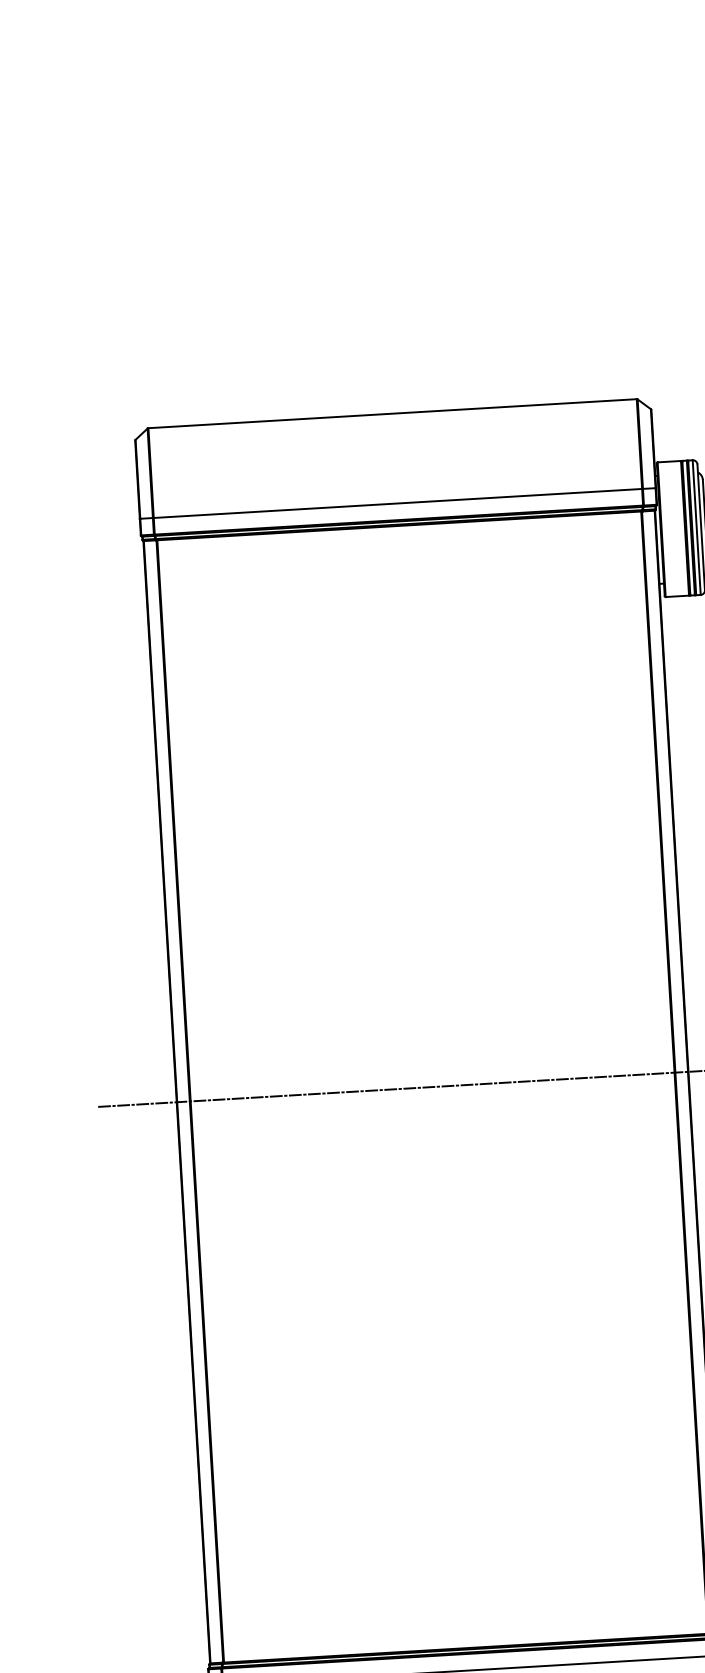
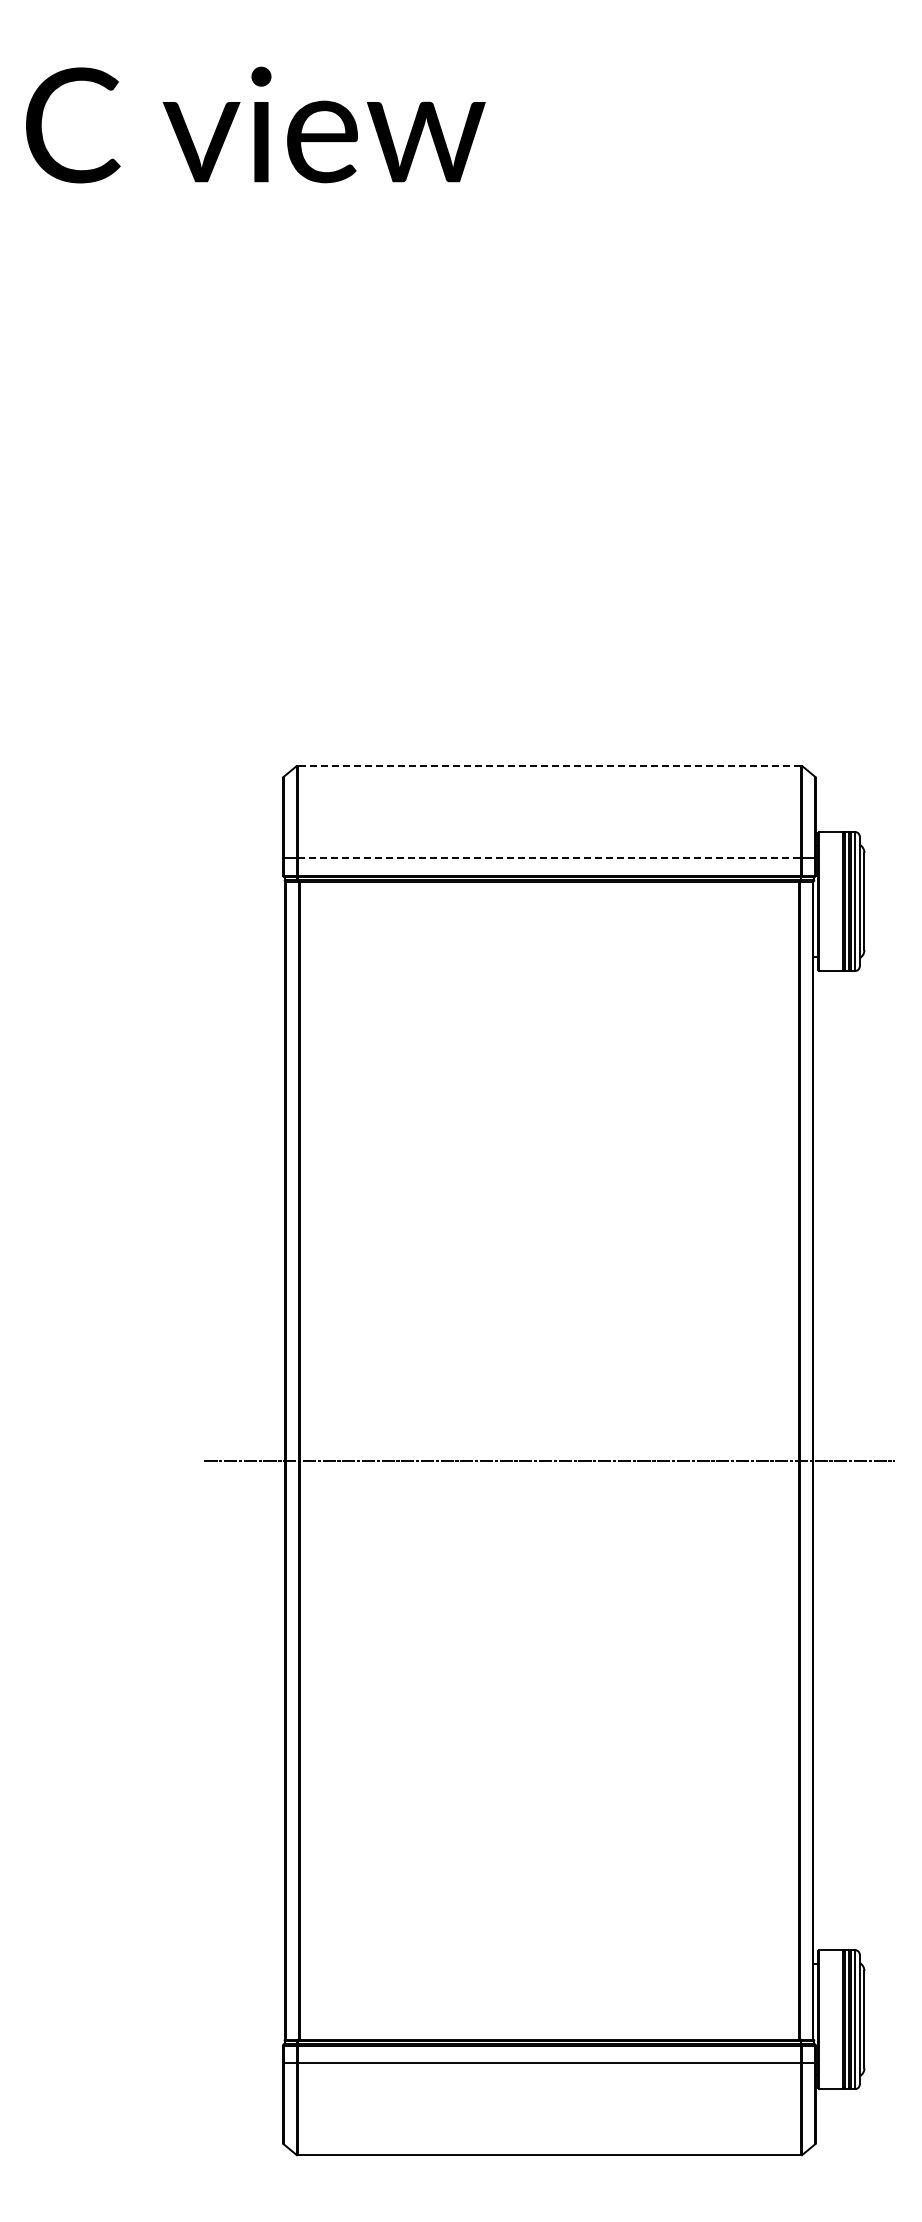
line: (392, 413) -> (549, 765), solid -> dashed
line: (397, 503) -> (549, 858), solid -> dashed

